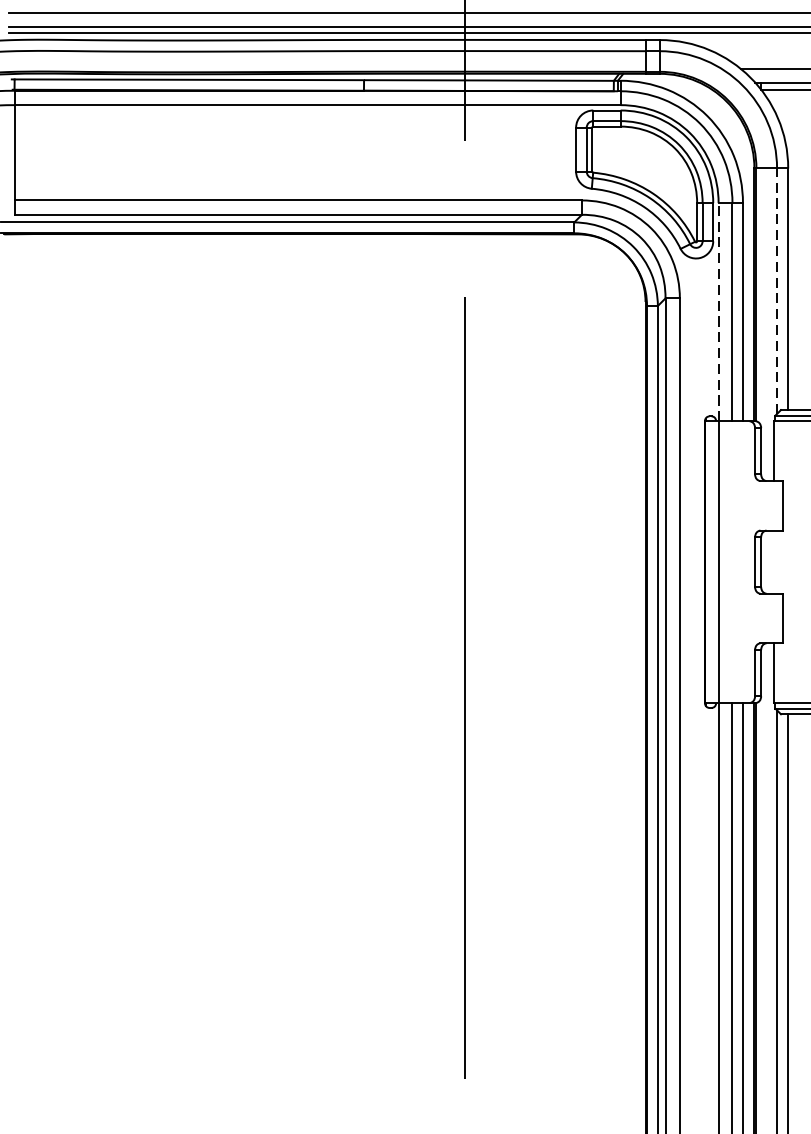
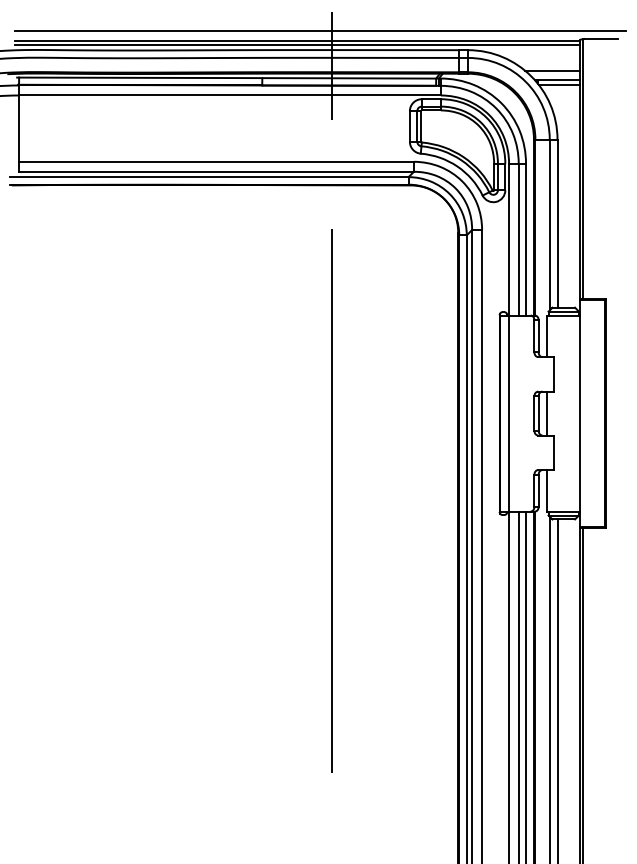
line: (776, 290) -> (549, 224), dashed -> solid
line: (719, 312) -> (509, 239), dashed -> solid
line: (773, 562) -> (547, 413), added

